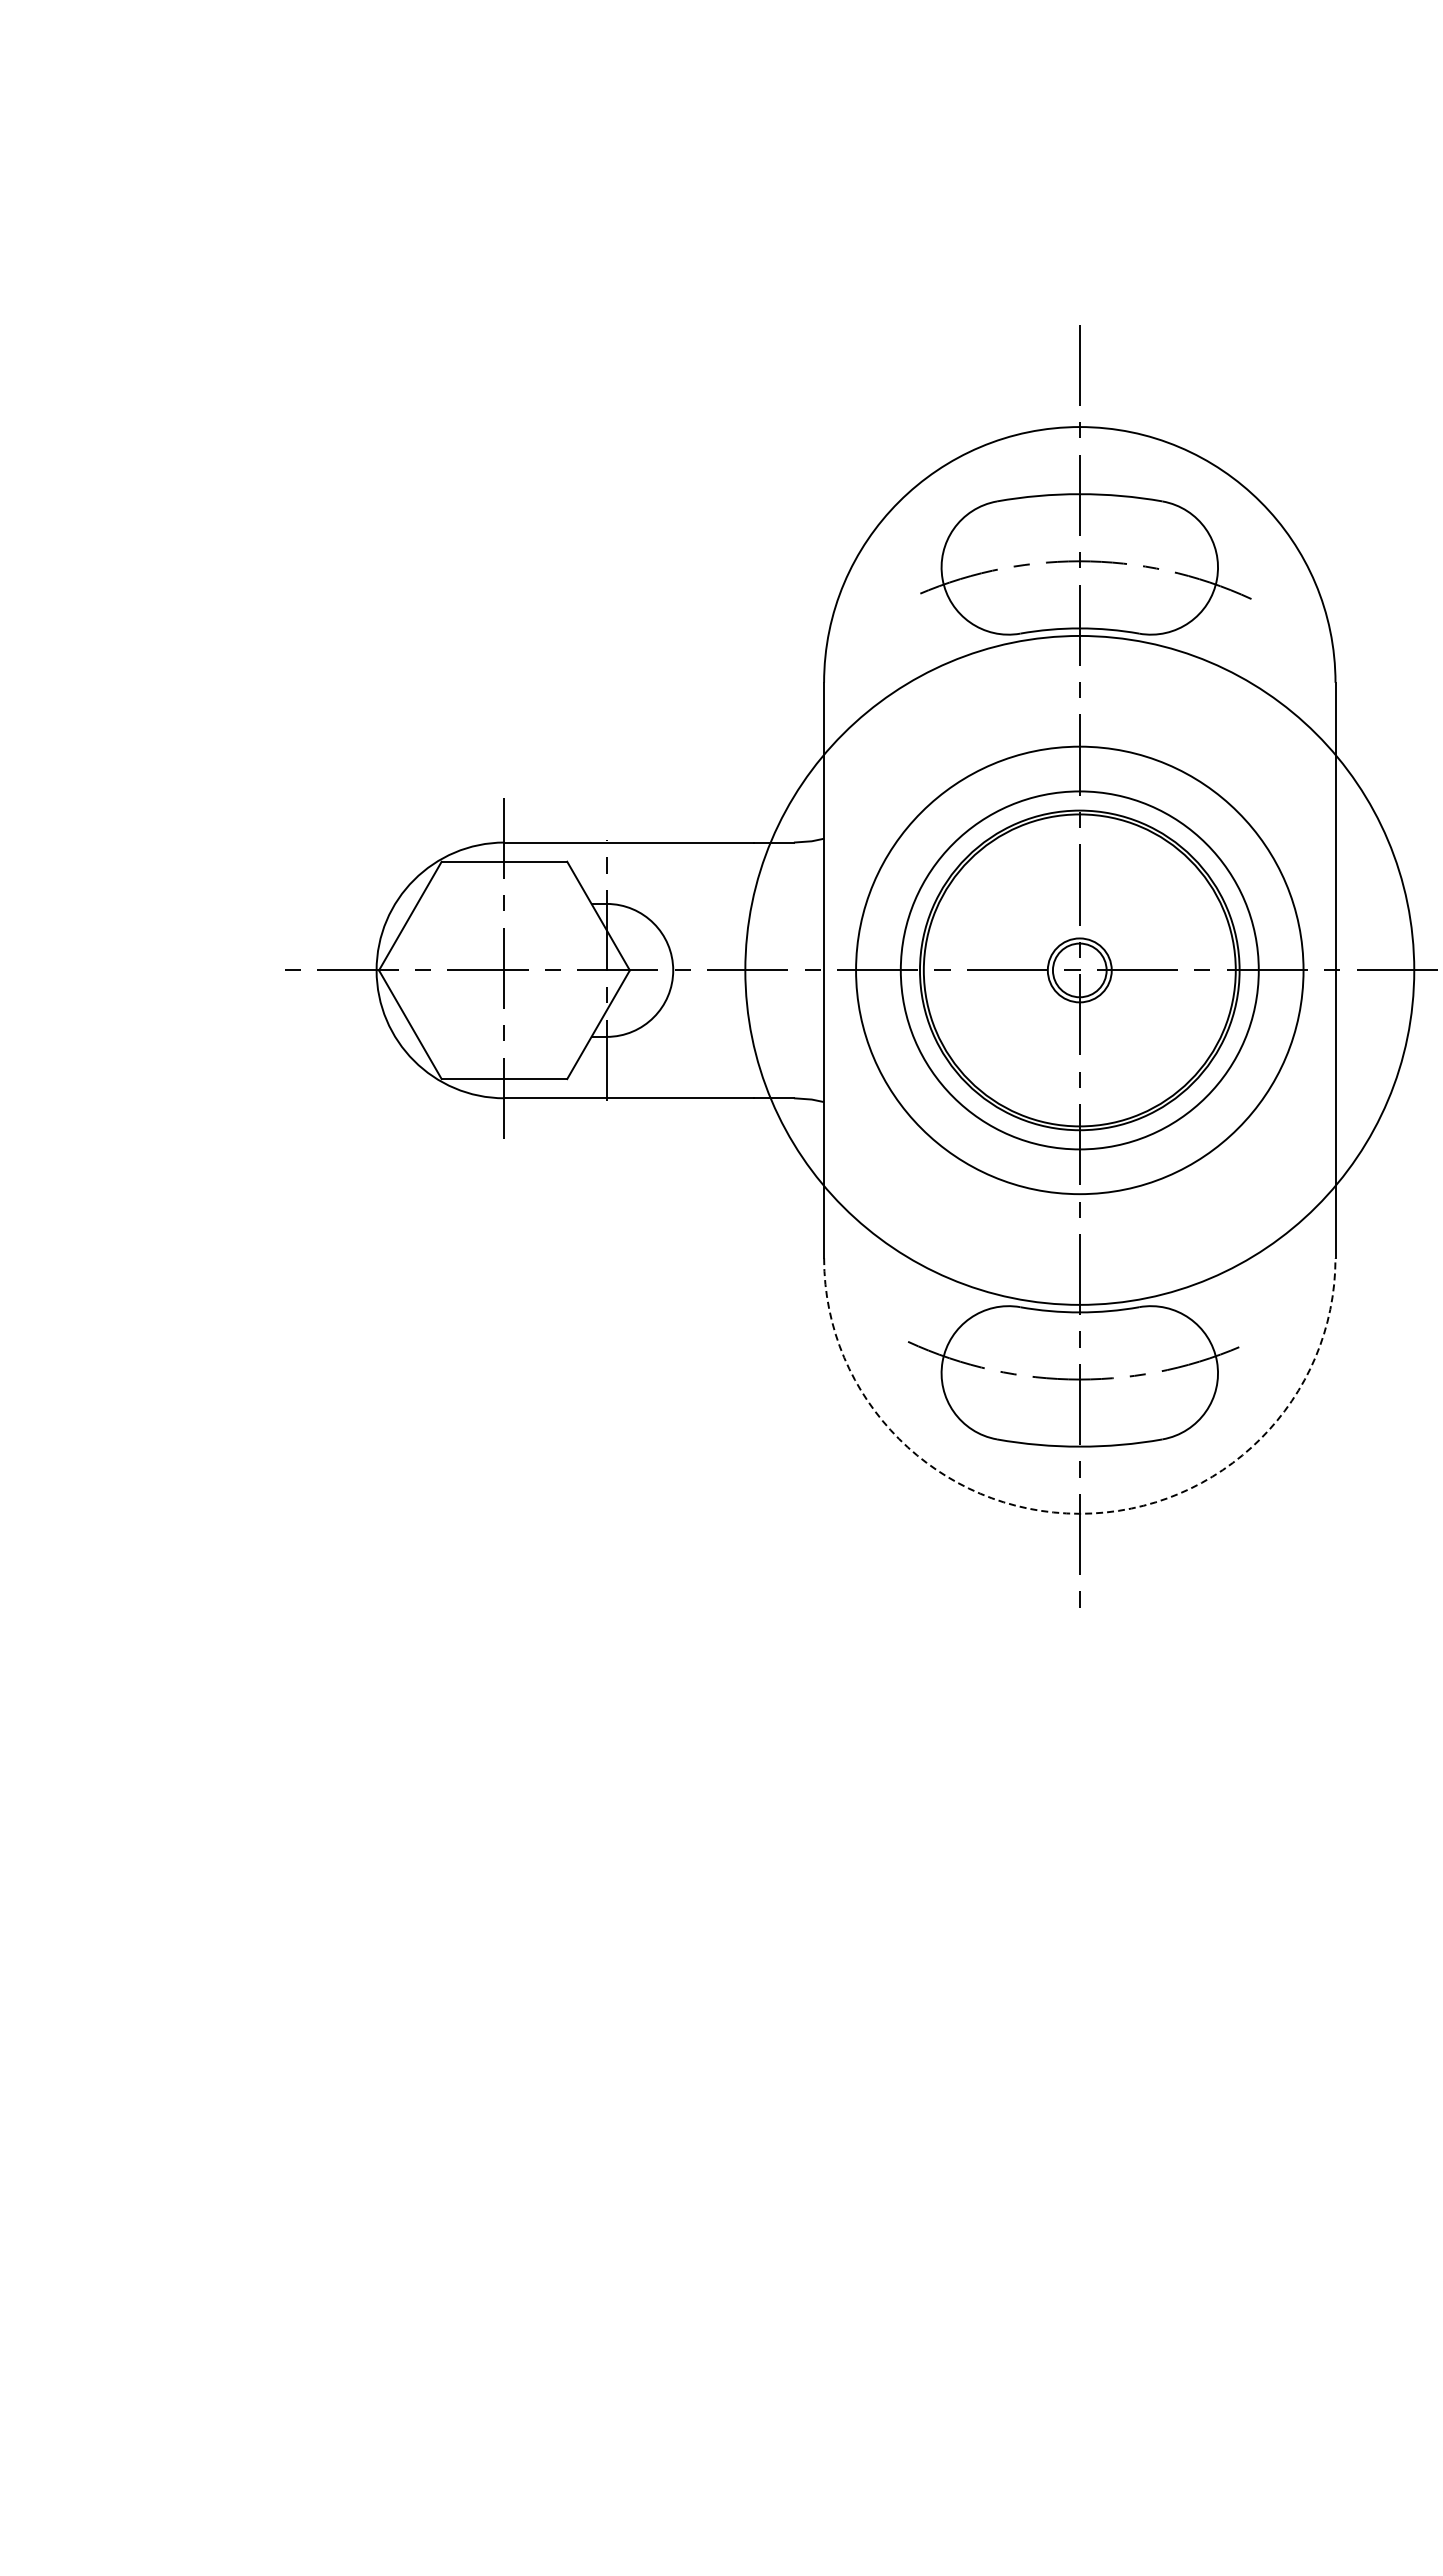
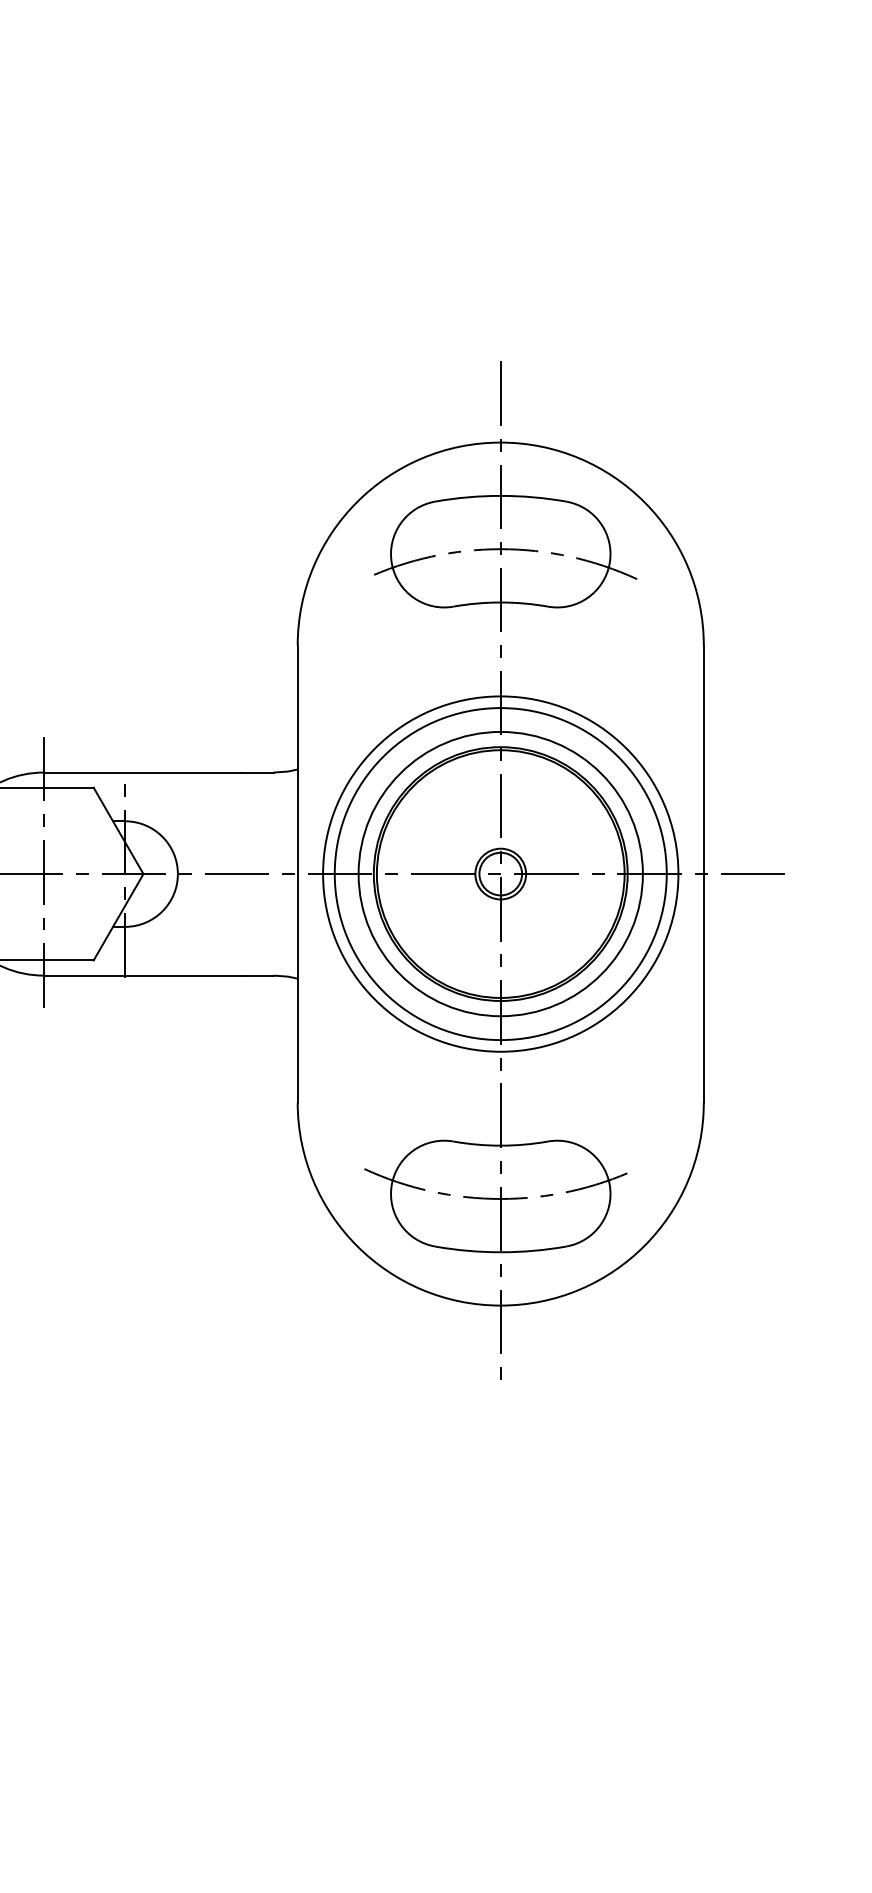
circle: (1079, 970) -> (500, 874), size x0.62
arc: (1079, 1513) -> (500, 1305), dashed -> solid

